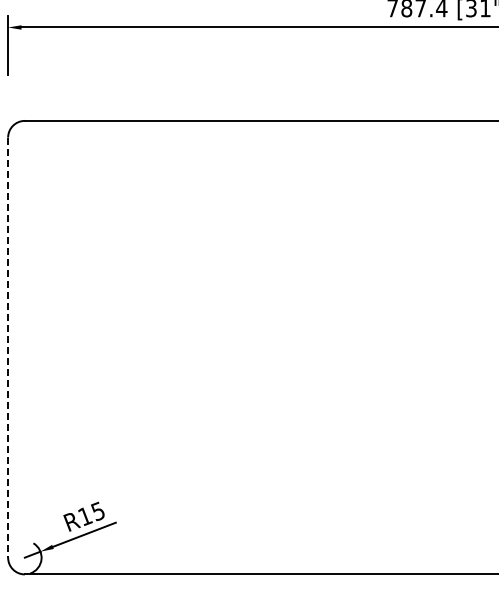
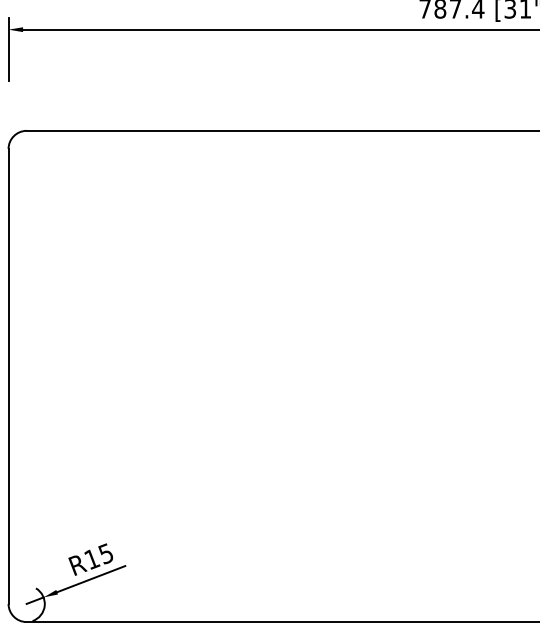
line: (8, 348) -> (8, 377), dashed -> solid

